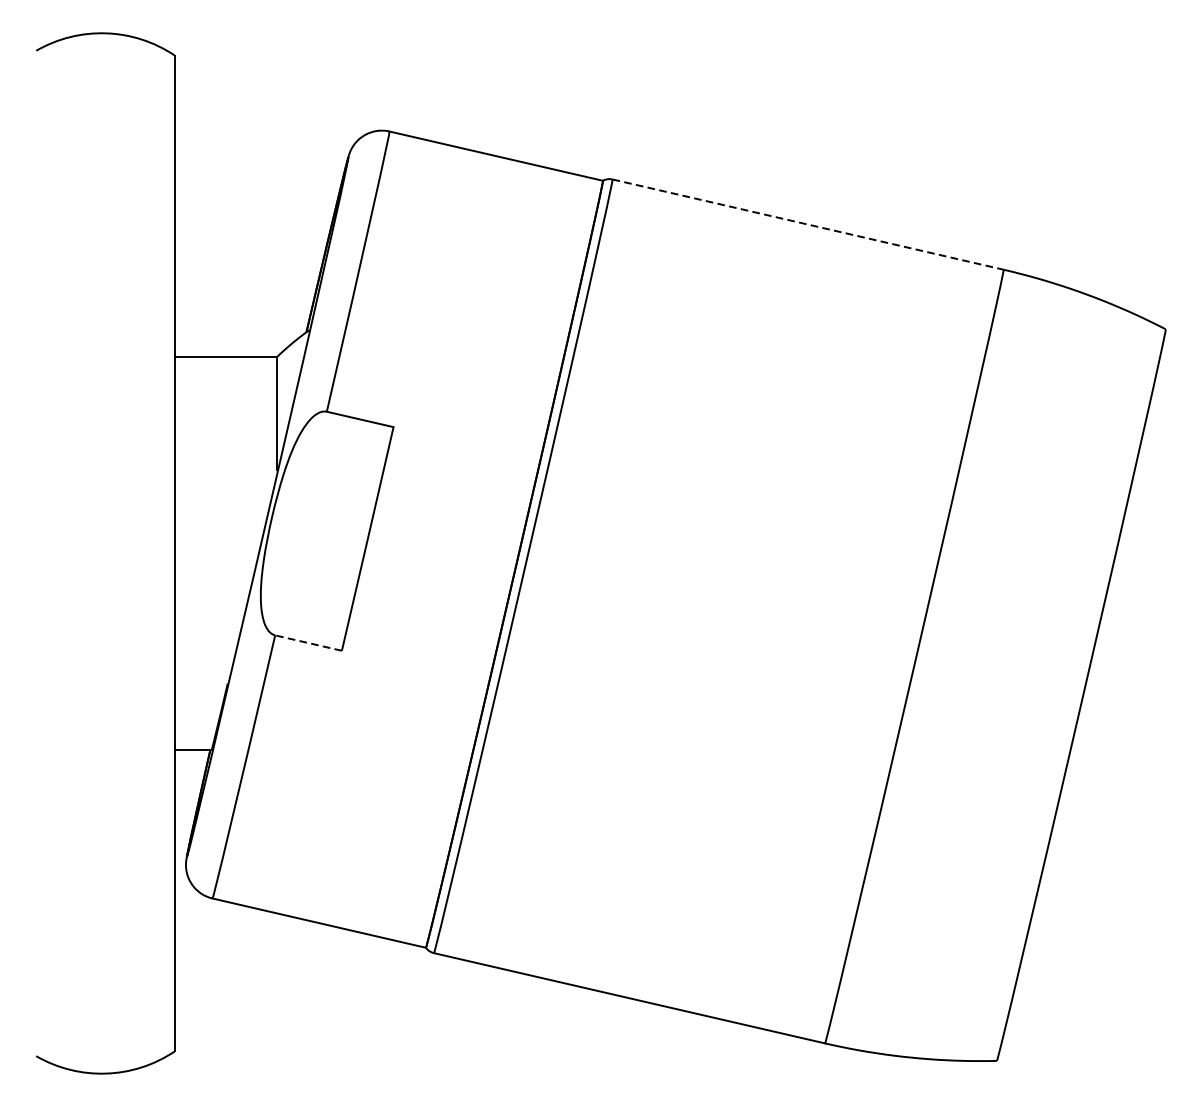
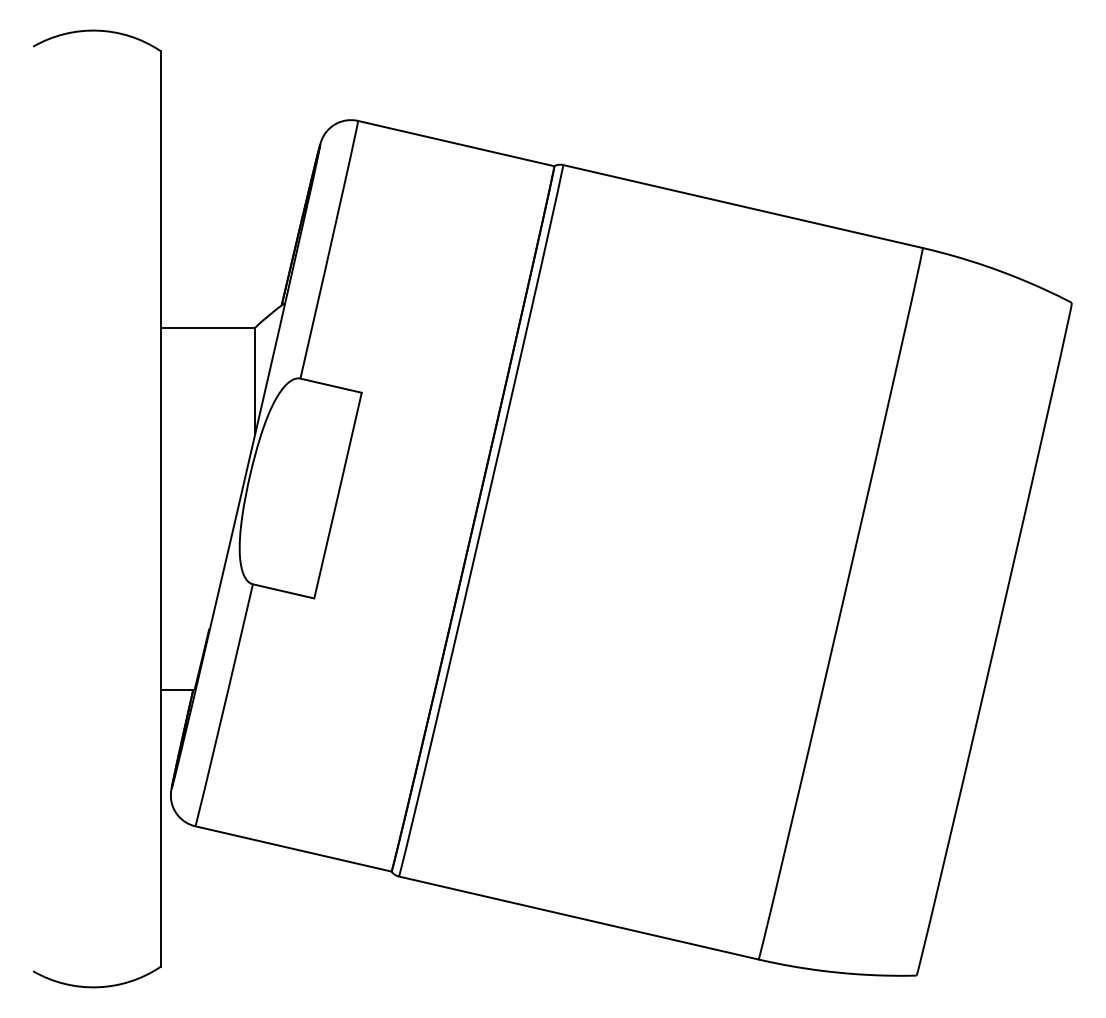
line: (808, 224) -> (743, 206), dashed -> solid
line: (308, 643) -> (283, 591), dashed -> solid

